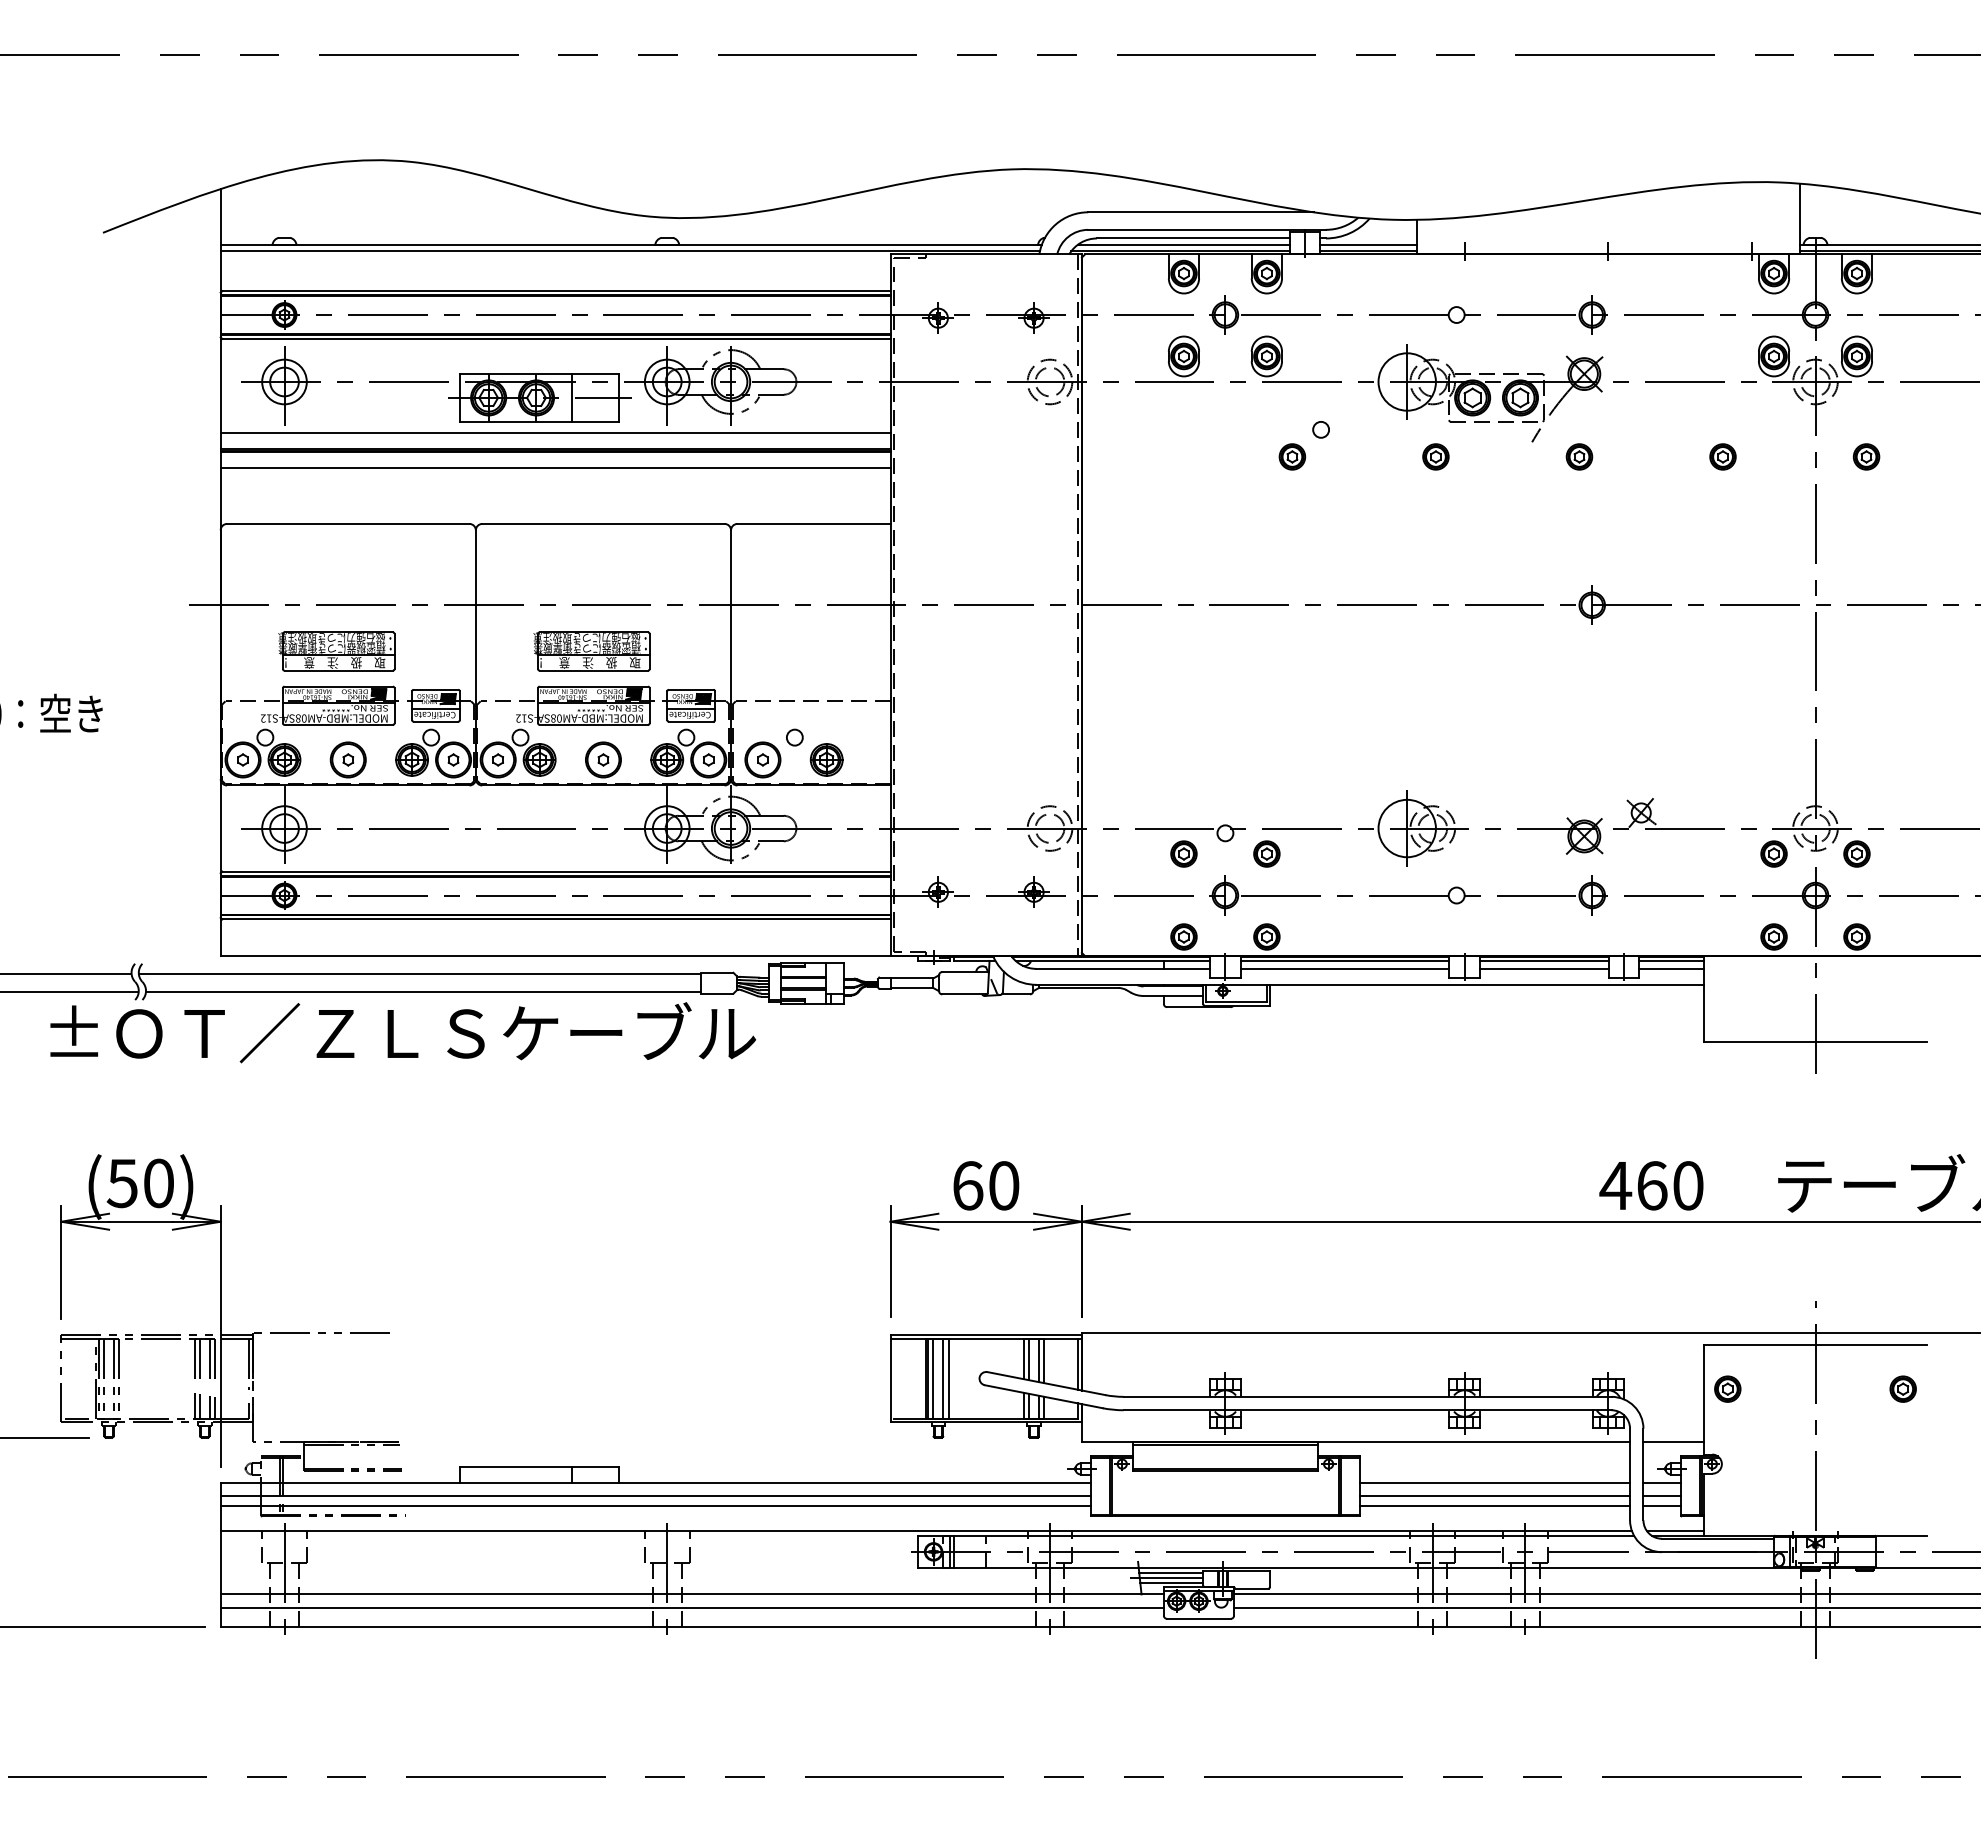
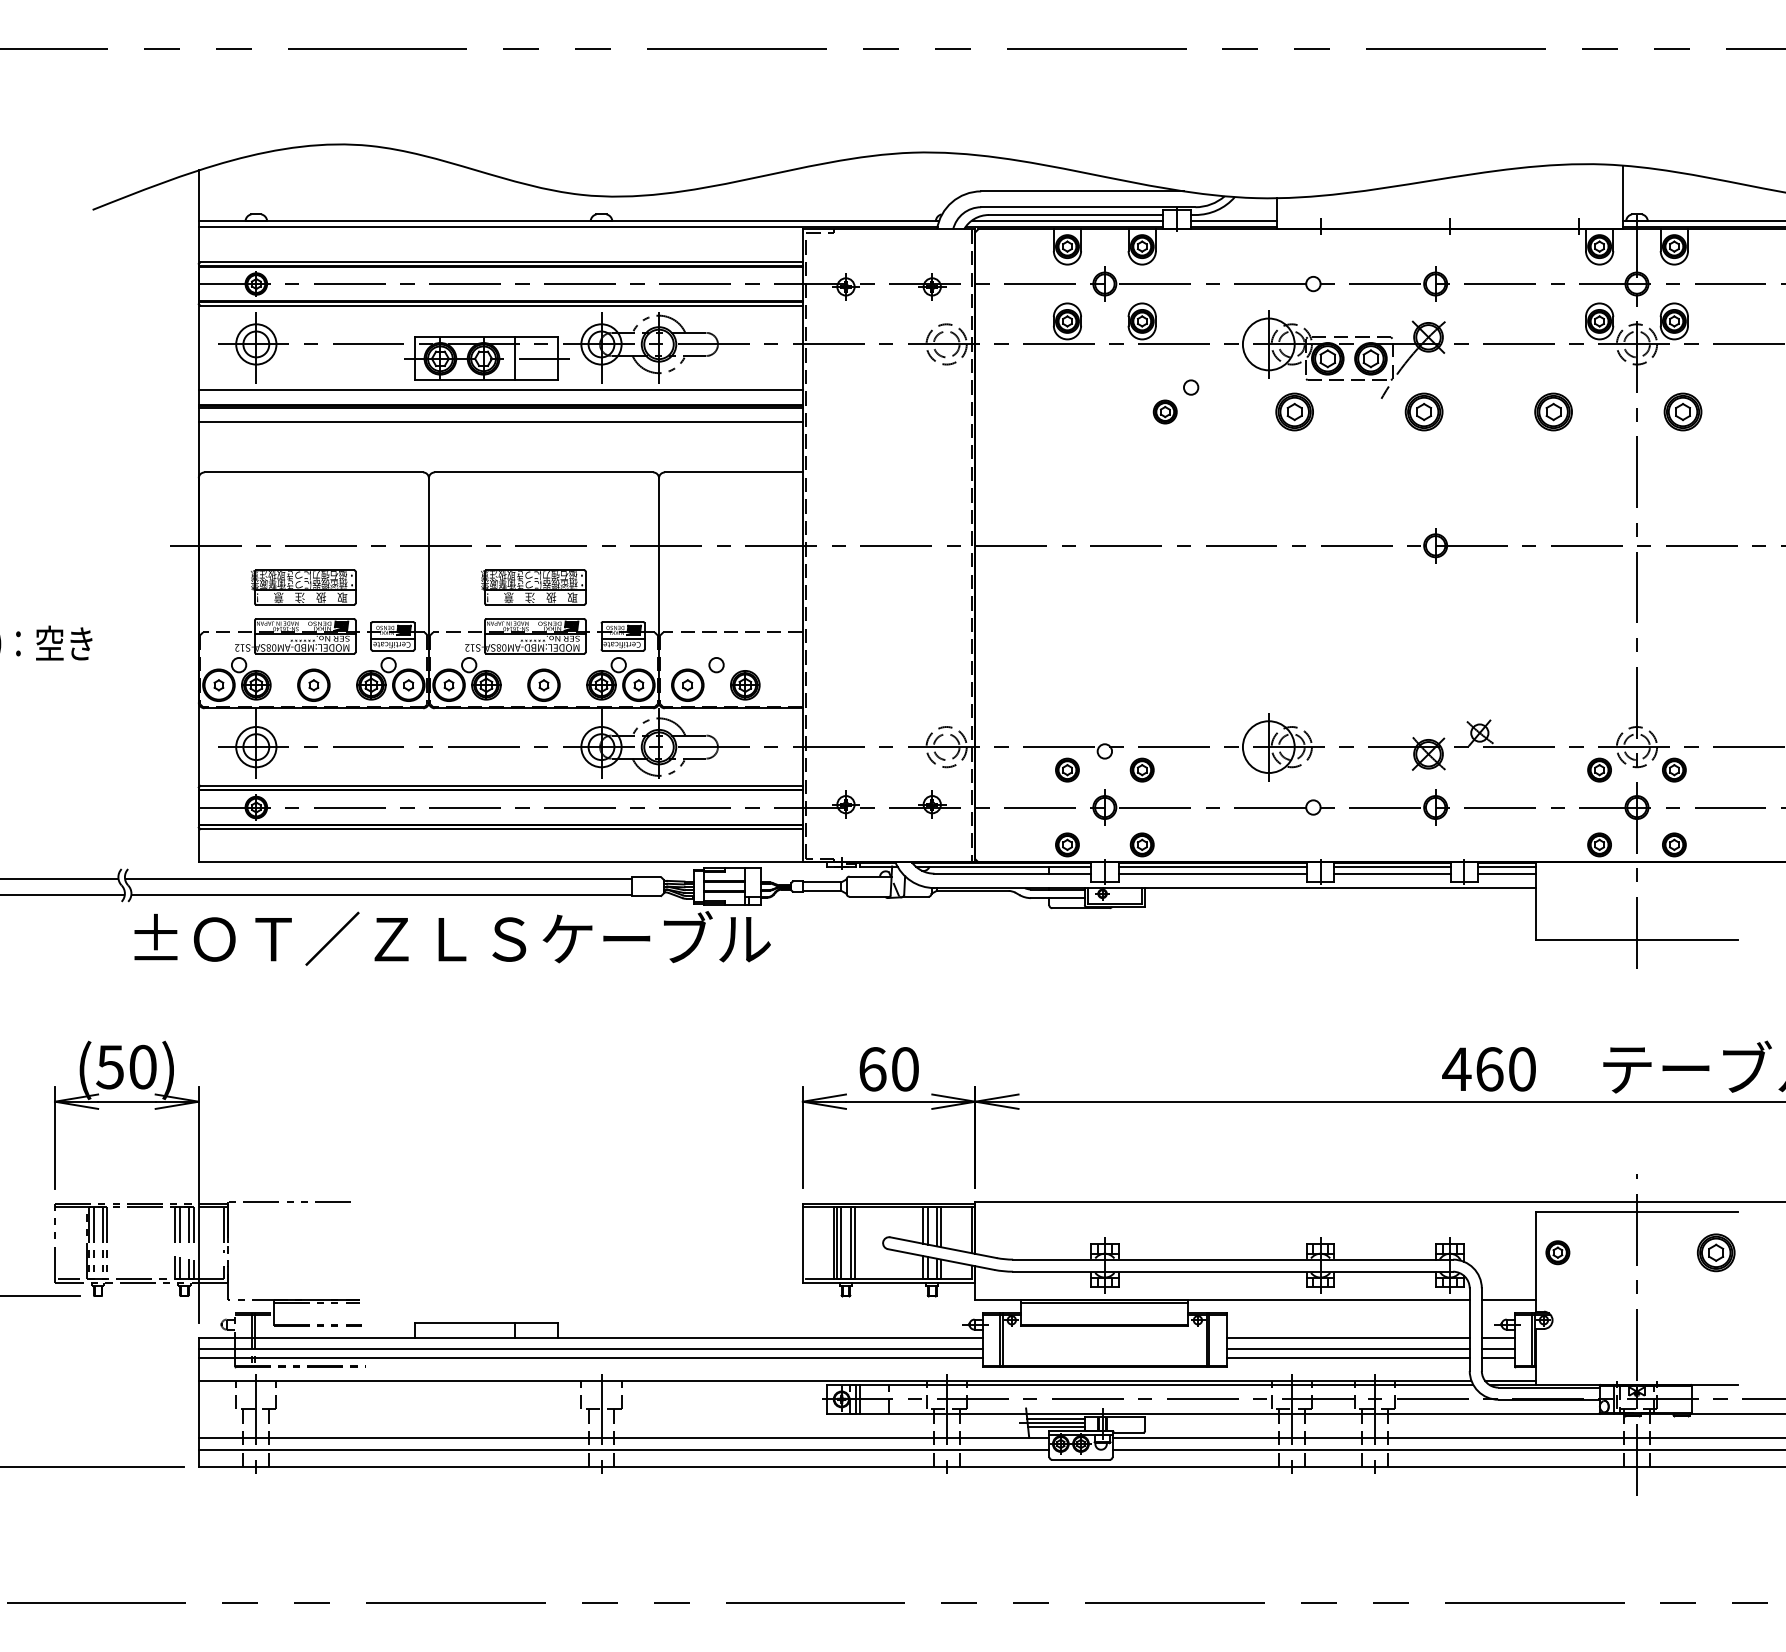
part: (1435, 456) -> (1294, 411), size x1.6
part: (1579, 456) -> (1424, 411), size x1.6
part: (1722, 456) -> (1553, 411), size x1.6
part: (1866, 456) -> (1682, 411), size x1.6
text: (403, 1032) -> (452, 938), moved
part: (1902, 1388) -> (1715, 1252), size x1.6

